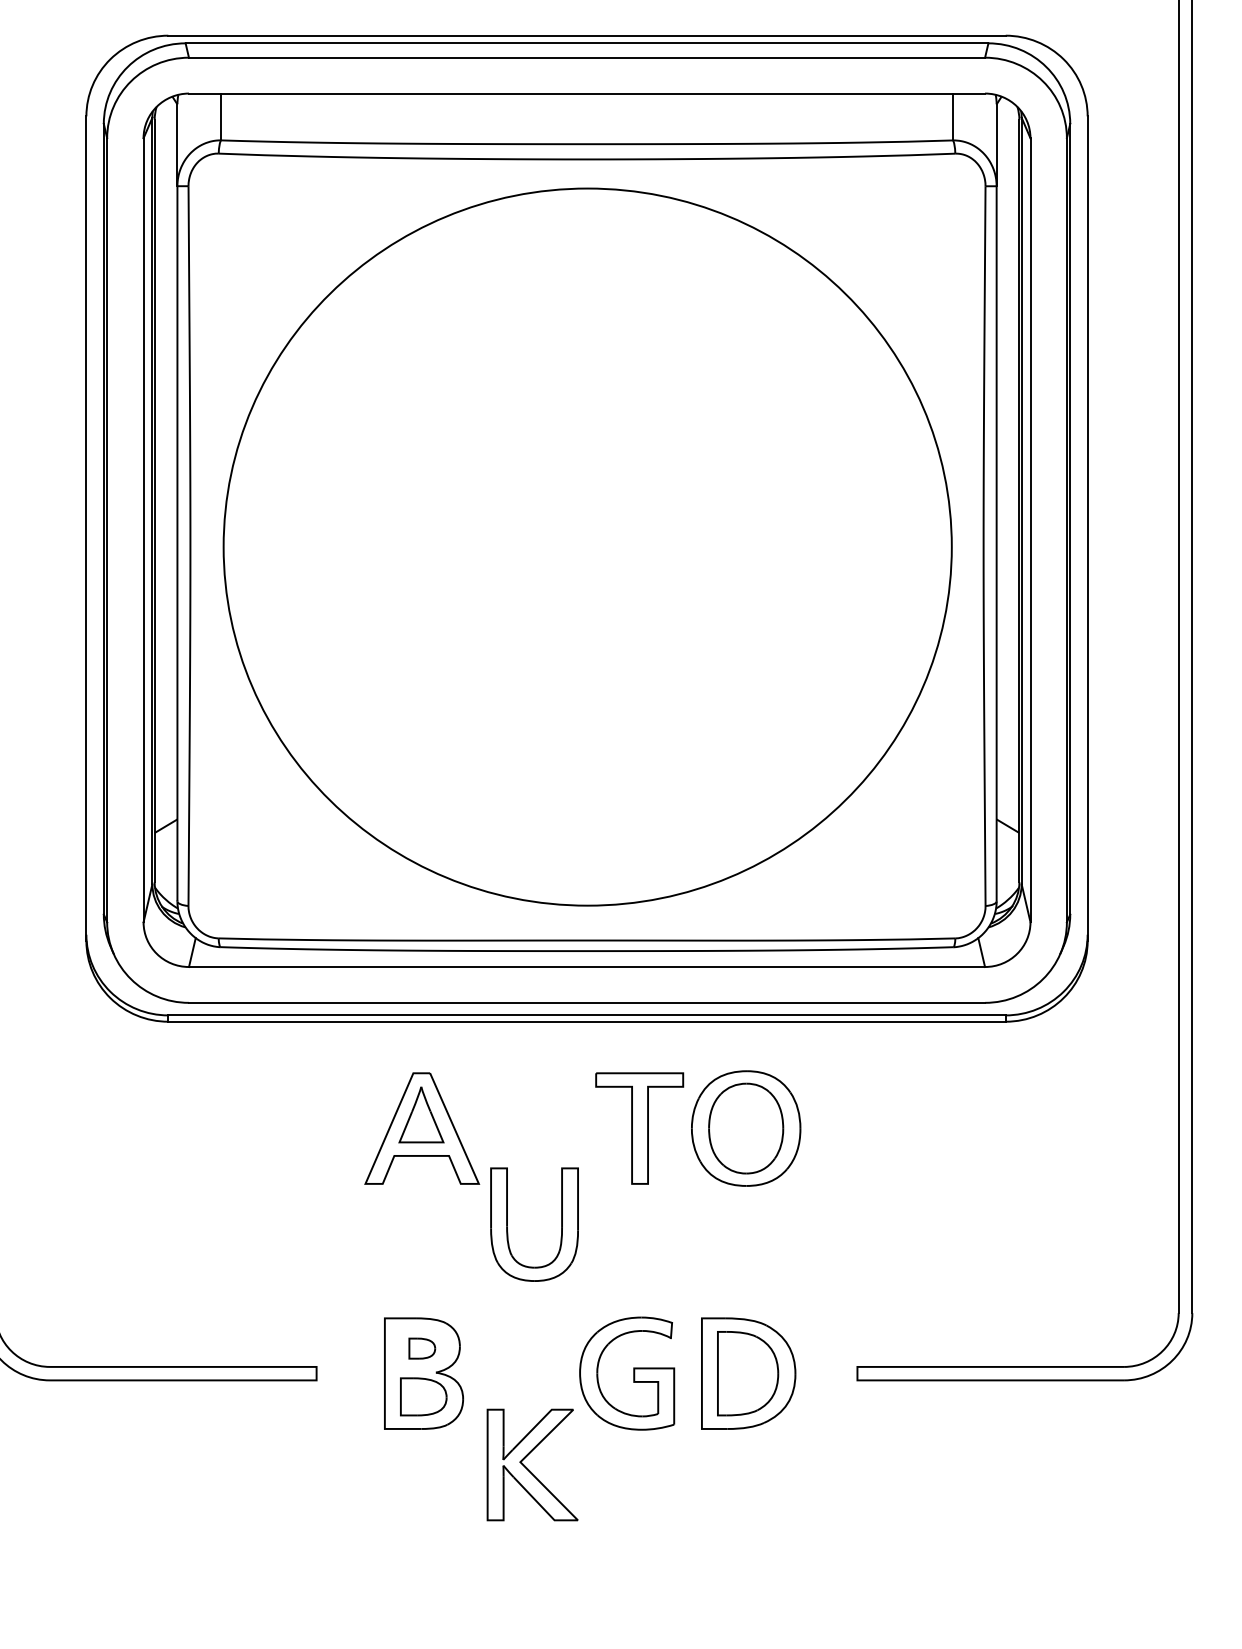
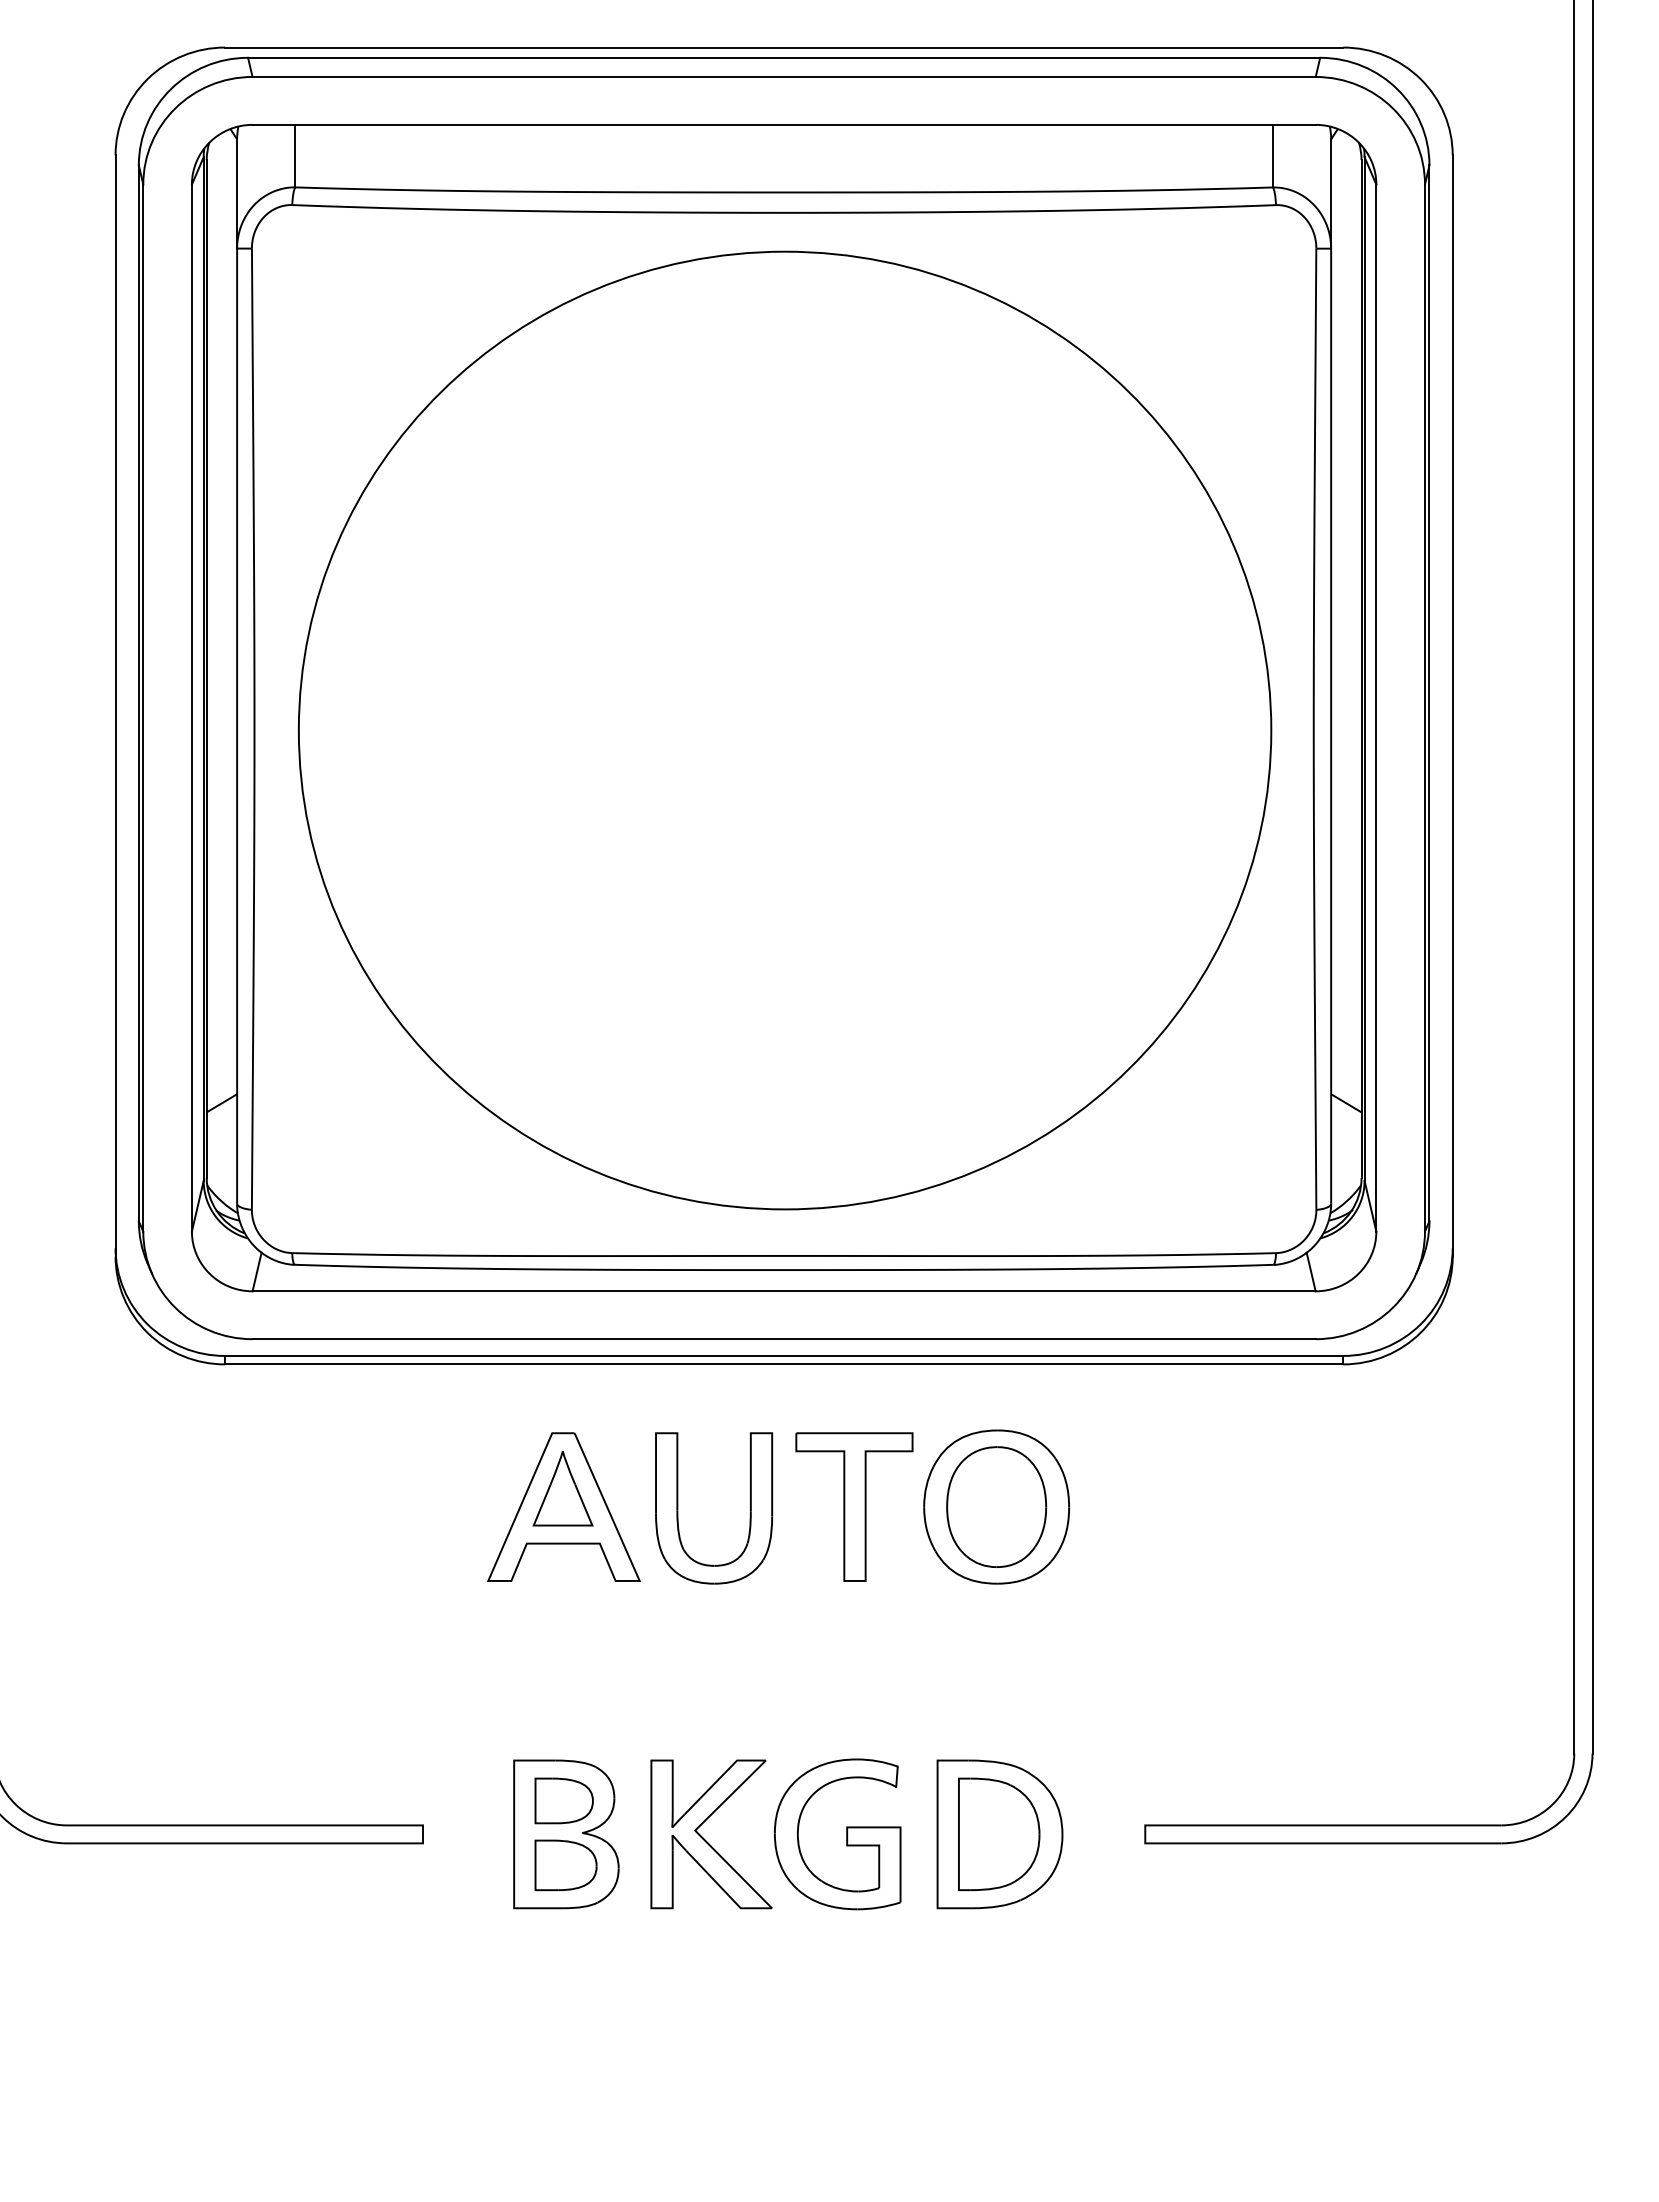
part: (561, 1226) -> (749, 1511), moved
part: (421, 1348) -> (563, 1800), size x1.67
part: (528, 1468) -> (705, 1839), moved

